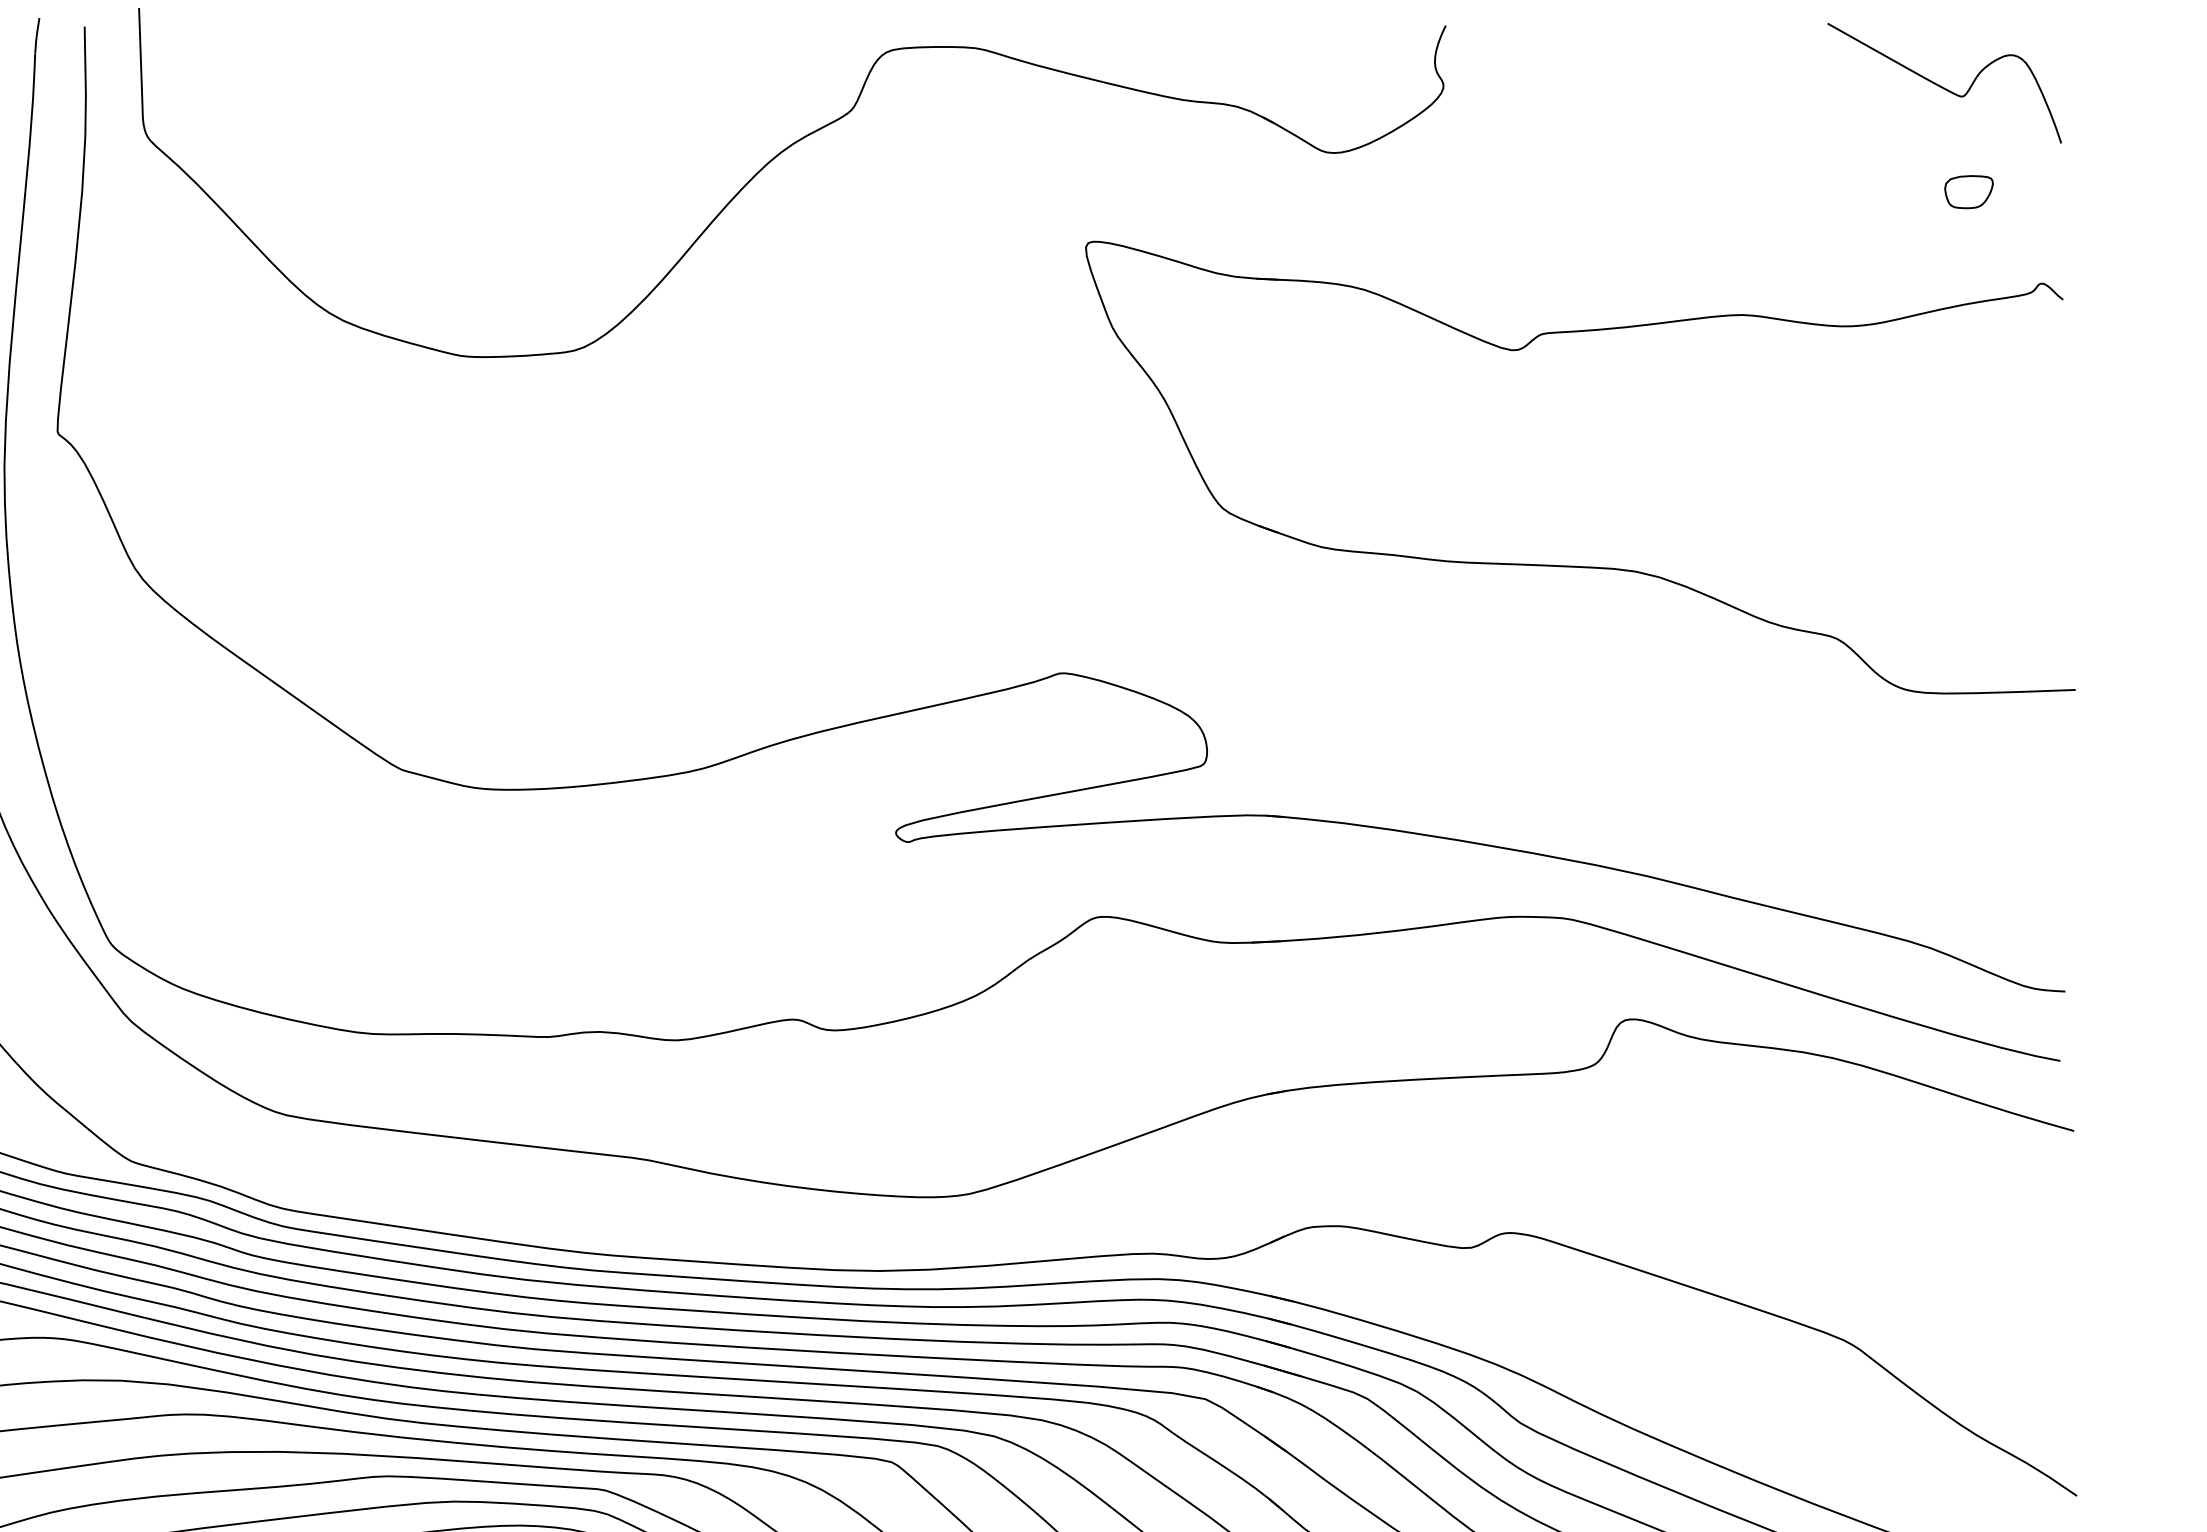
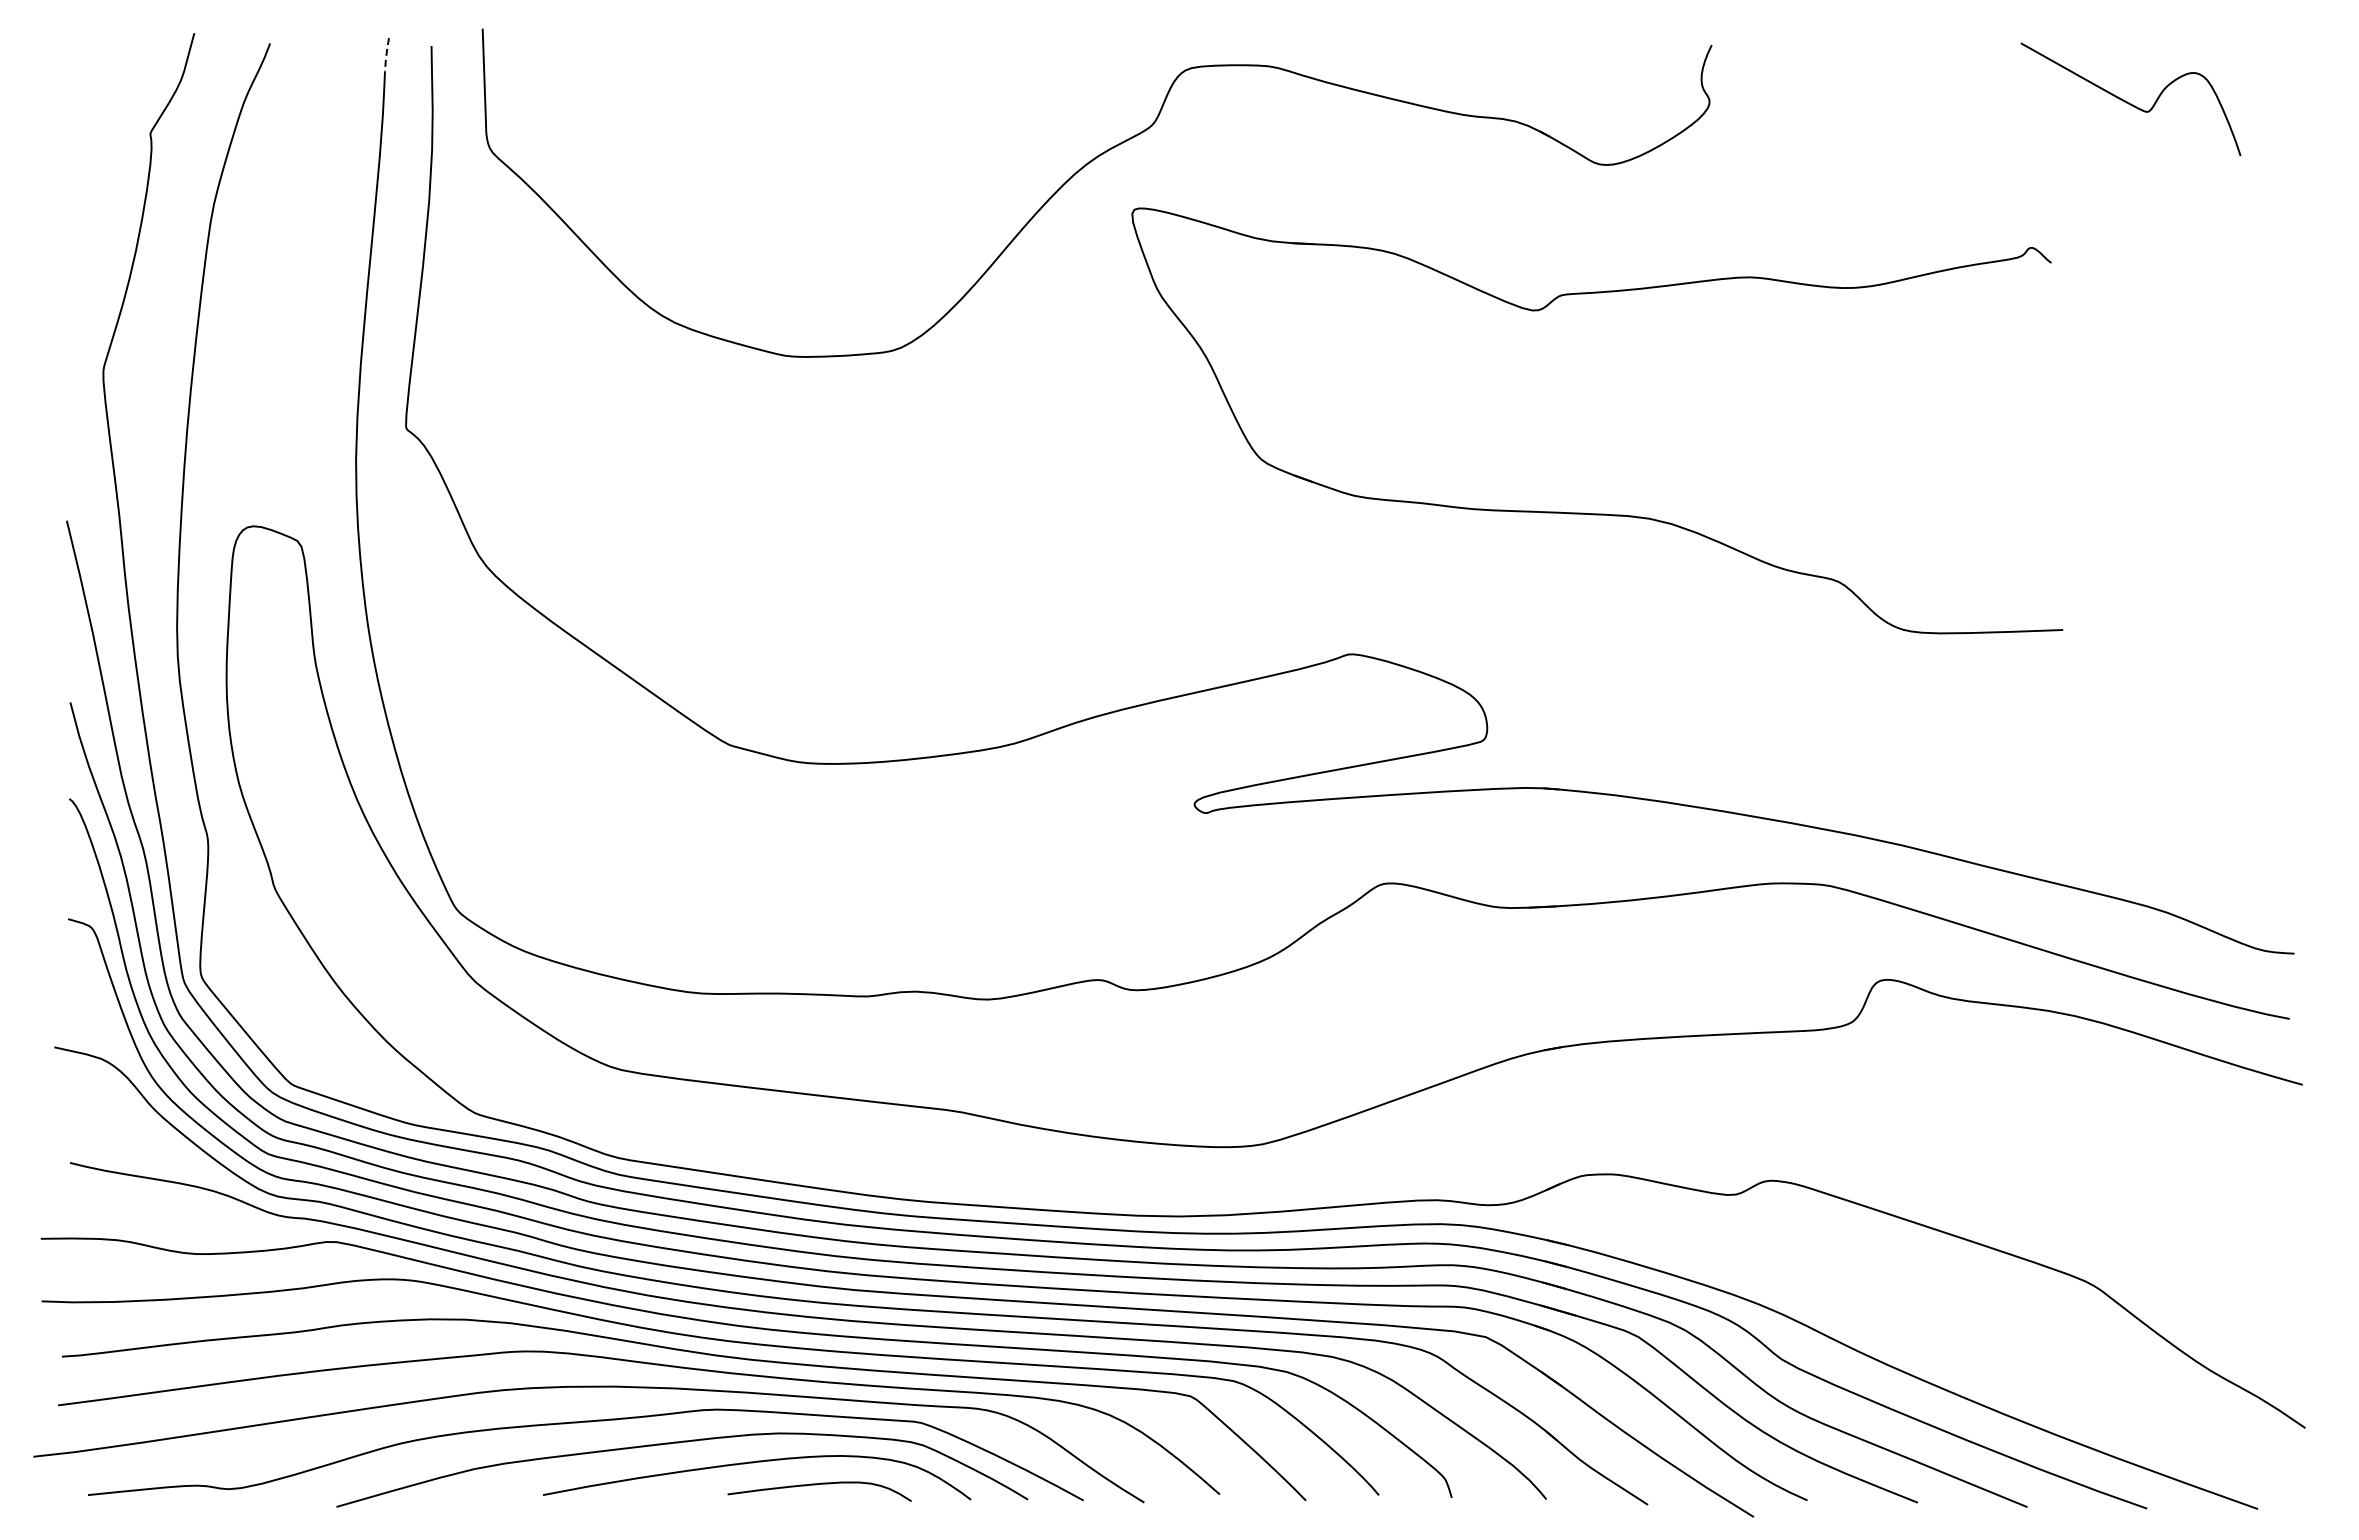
line: (36, 36) -> (386, 55), solid -> dashed
curve: (1943, 86) -> (2129, 102), moved
part: (1968, 191) -> (2203, 201), removed
part: (1566, 565) -> (1584, 512), moved

